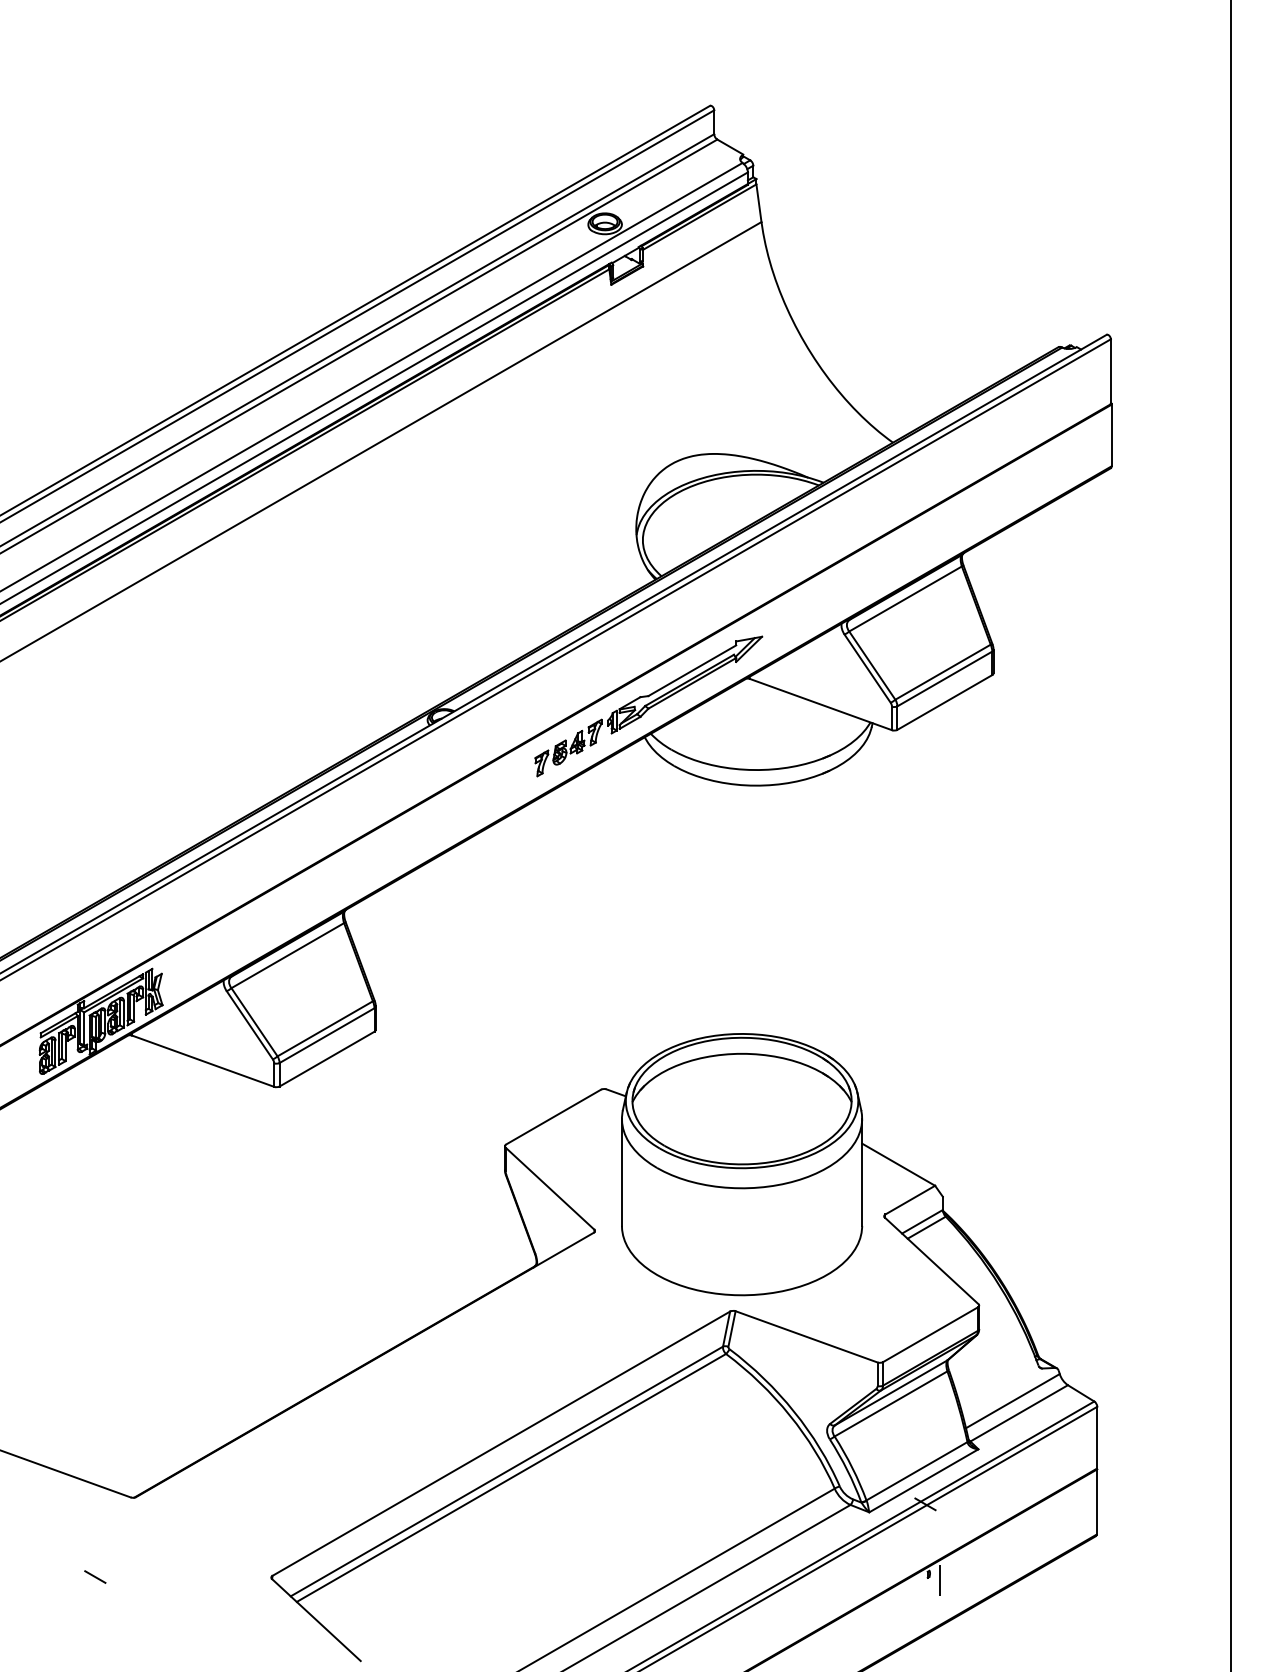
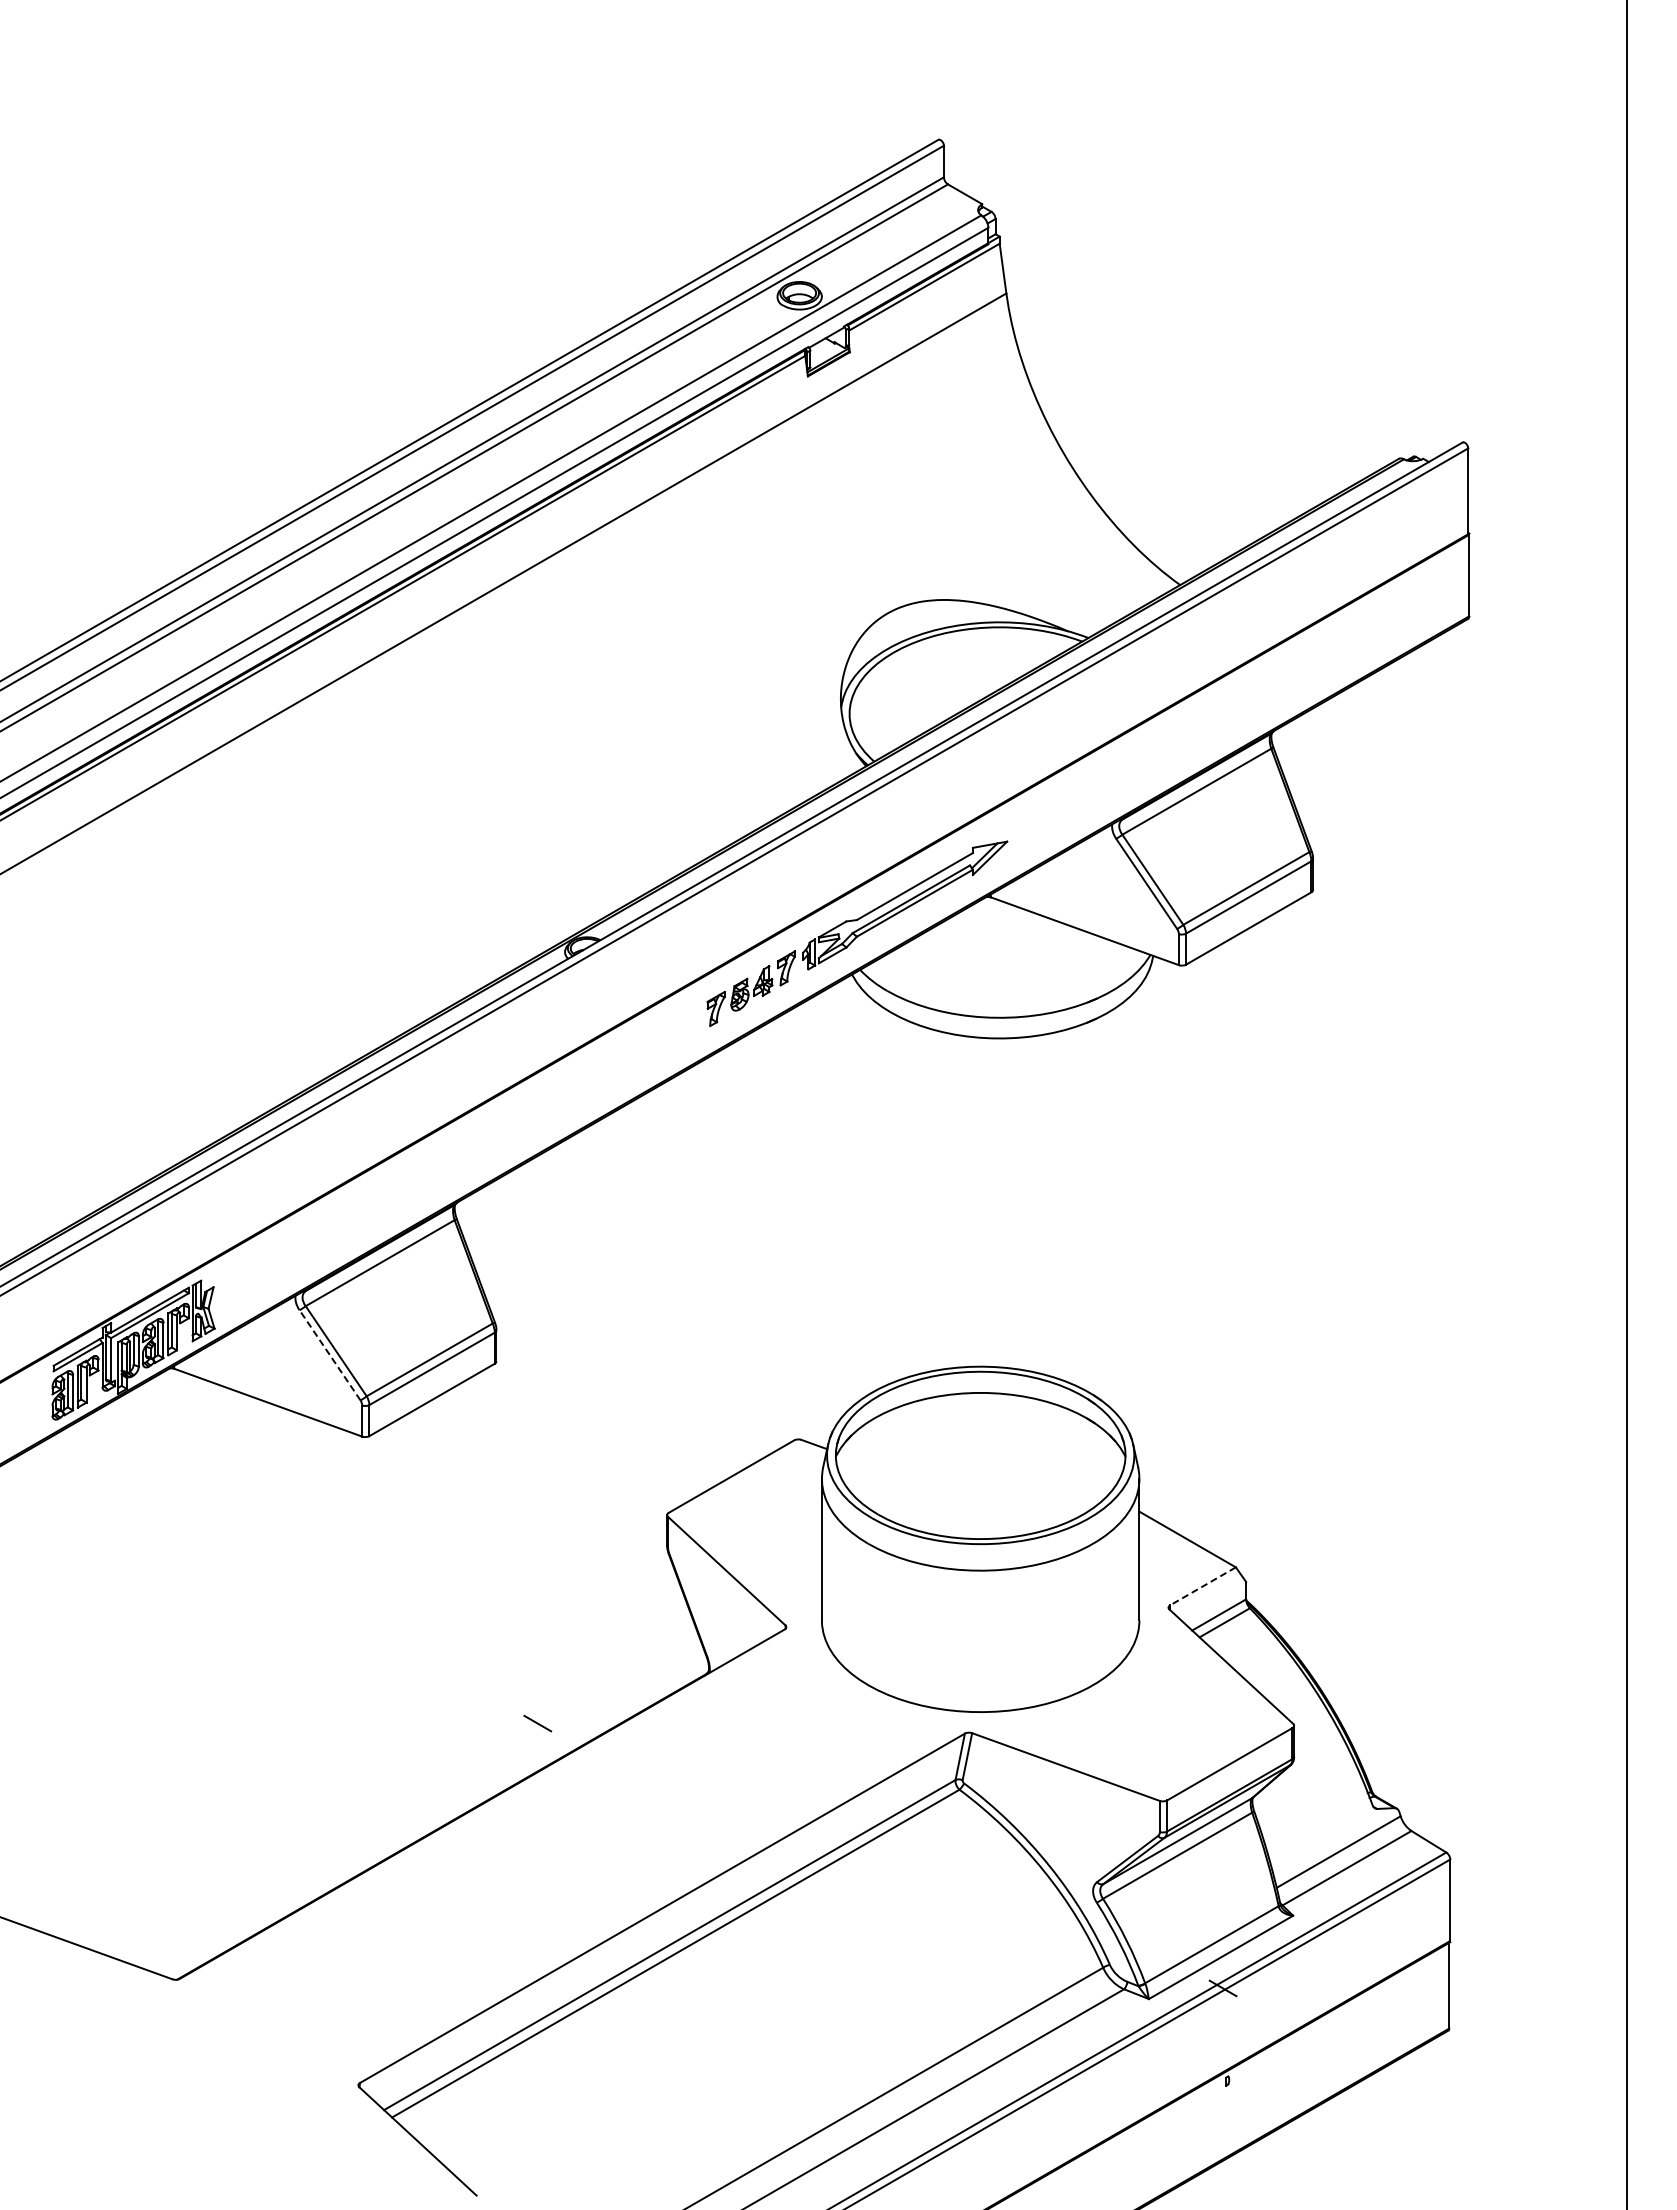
line: (249, 1024) -> (329, 1354), solid -> dashed
line: (910, 1200) -> (1203, 1586), solid -> dashed
line: (95, 1576) -> (537, 1723), moved
line: (940, 1580) -> (1242, 2088), removed

